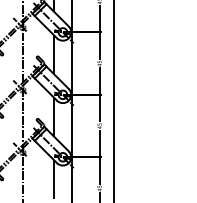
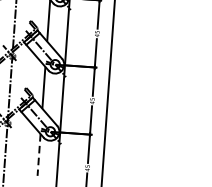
line: (53, 179) -> (38, 154), solid -> dashed

